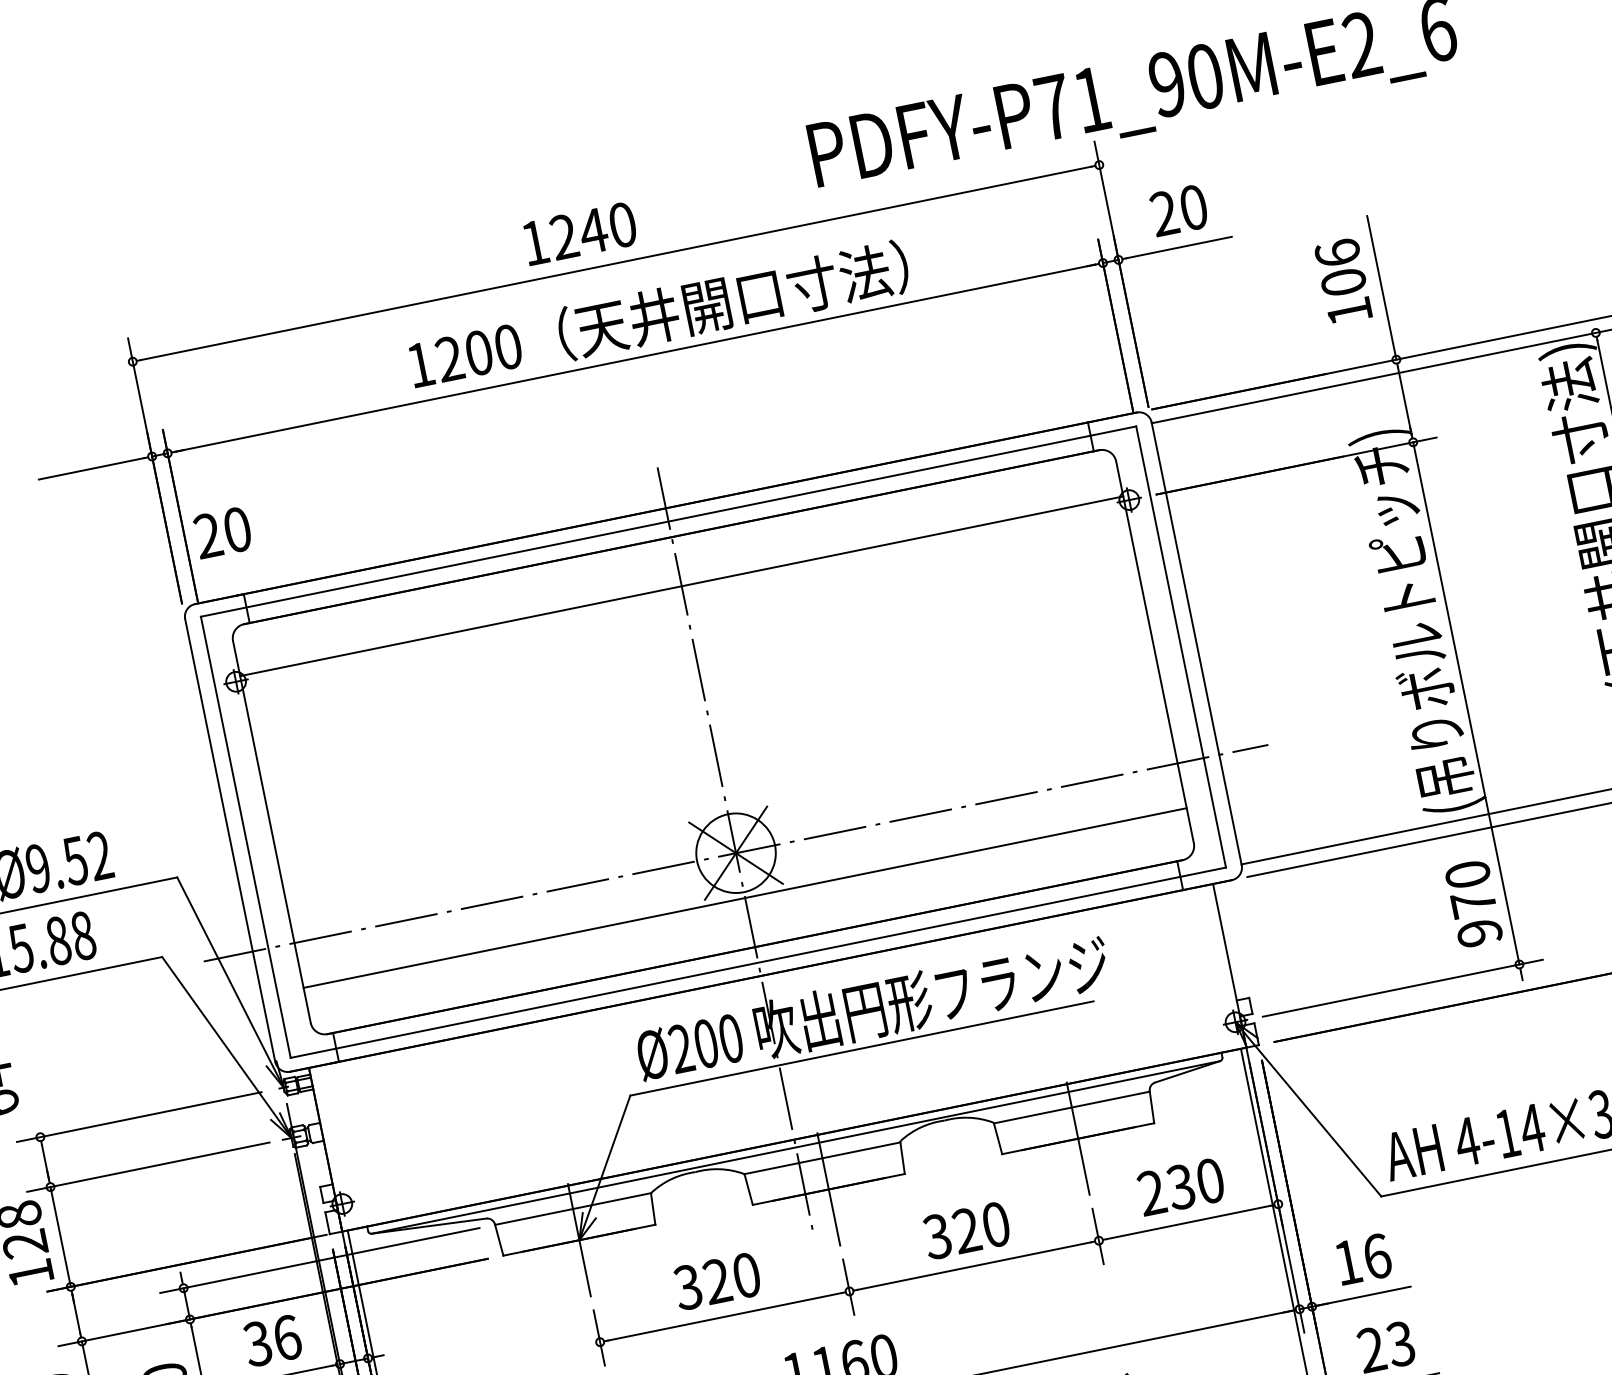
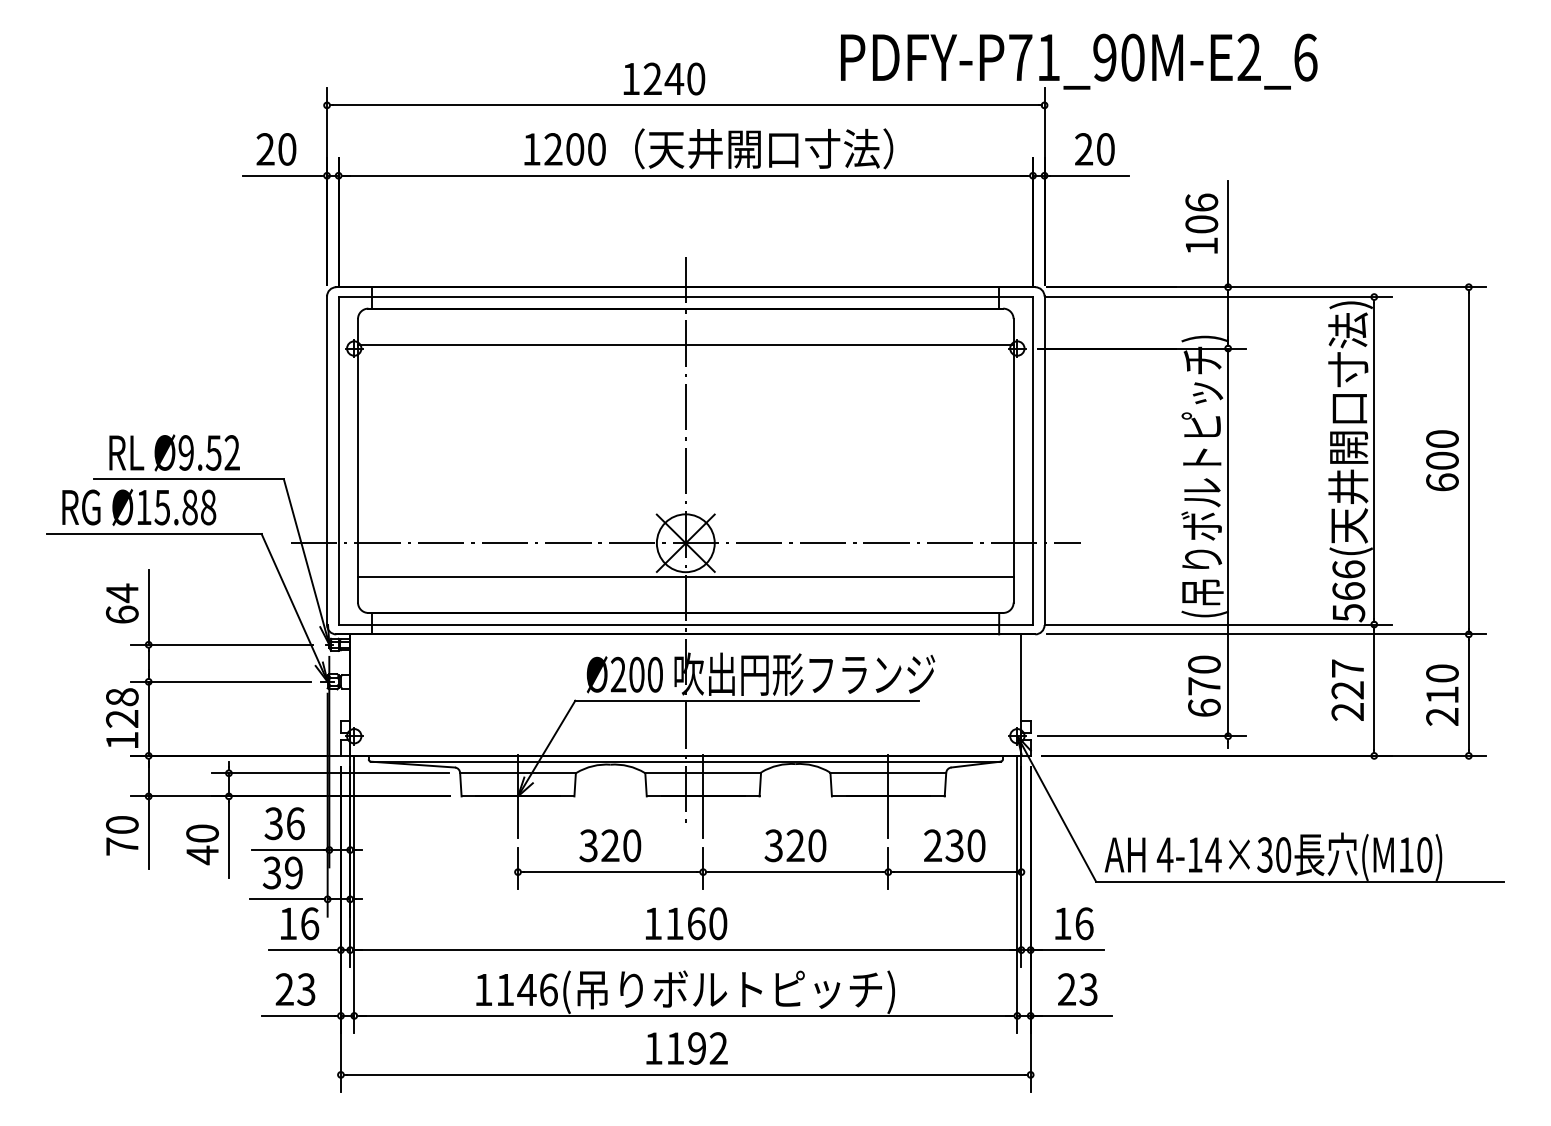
text: (222, 532) -> (276, 149), moved
text: (1479, 932) -> (1204, 707), 970 -> 670
line: (29, 1085) -> (148, 606), added

